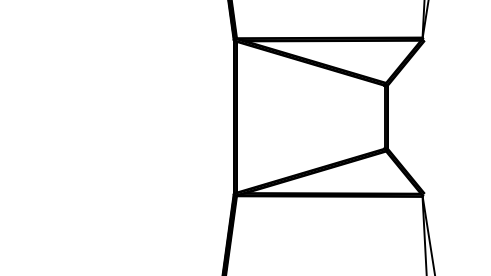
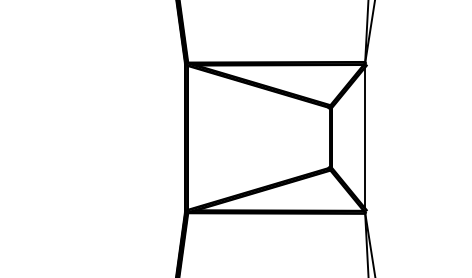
line: (422, 116) -> (365, 137), added

